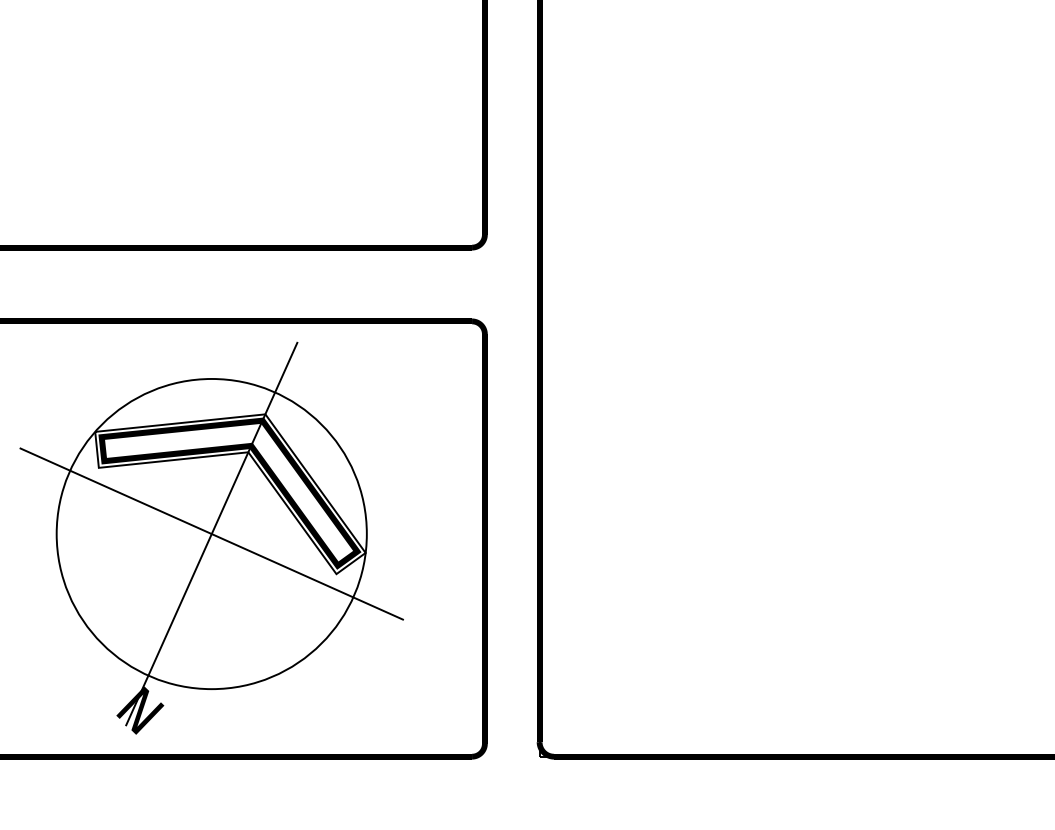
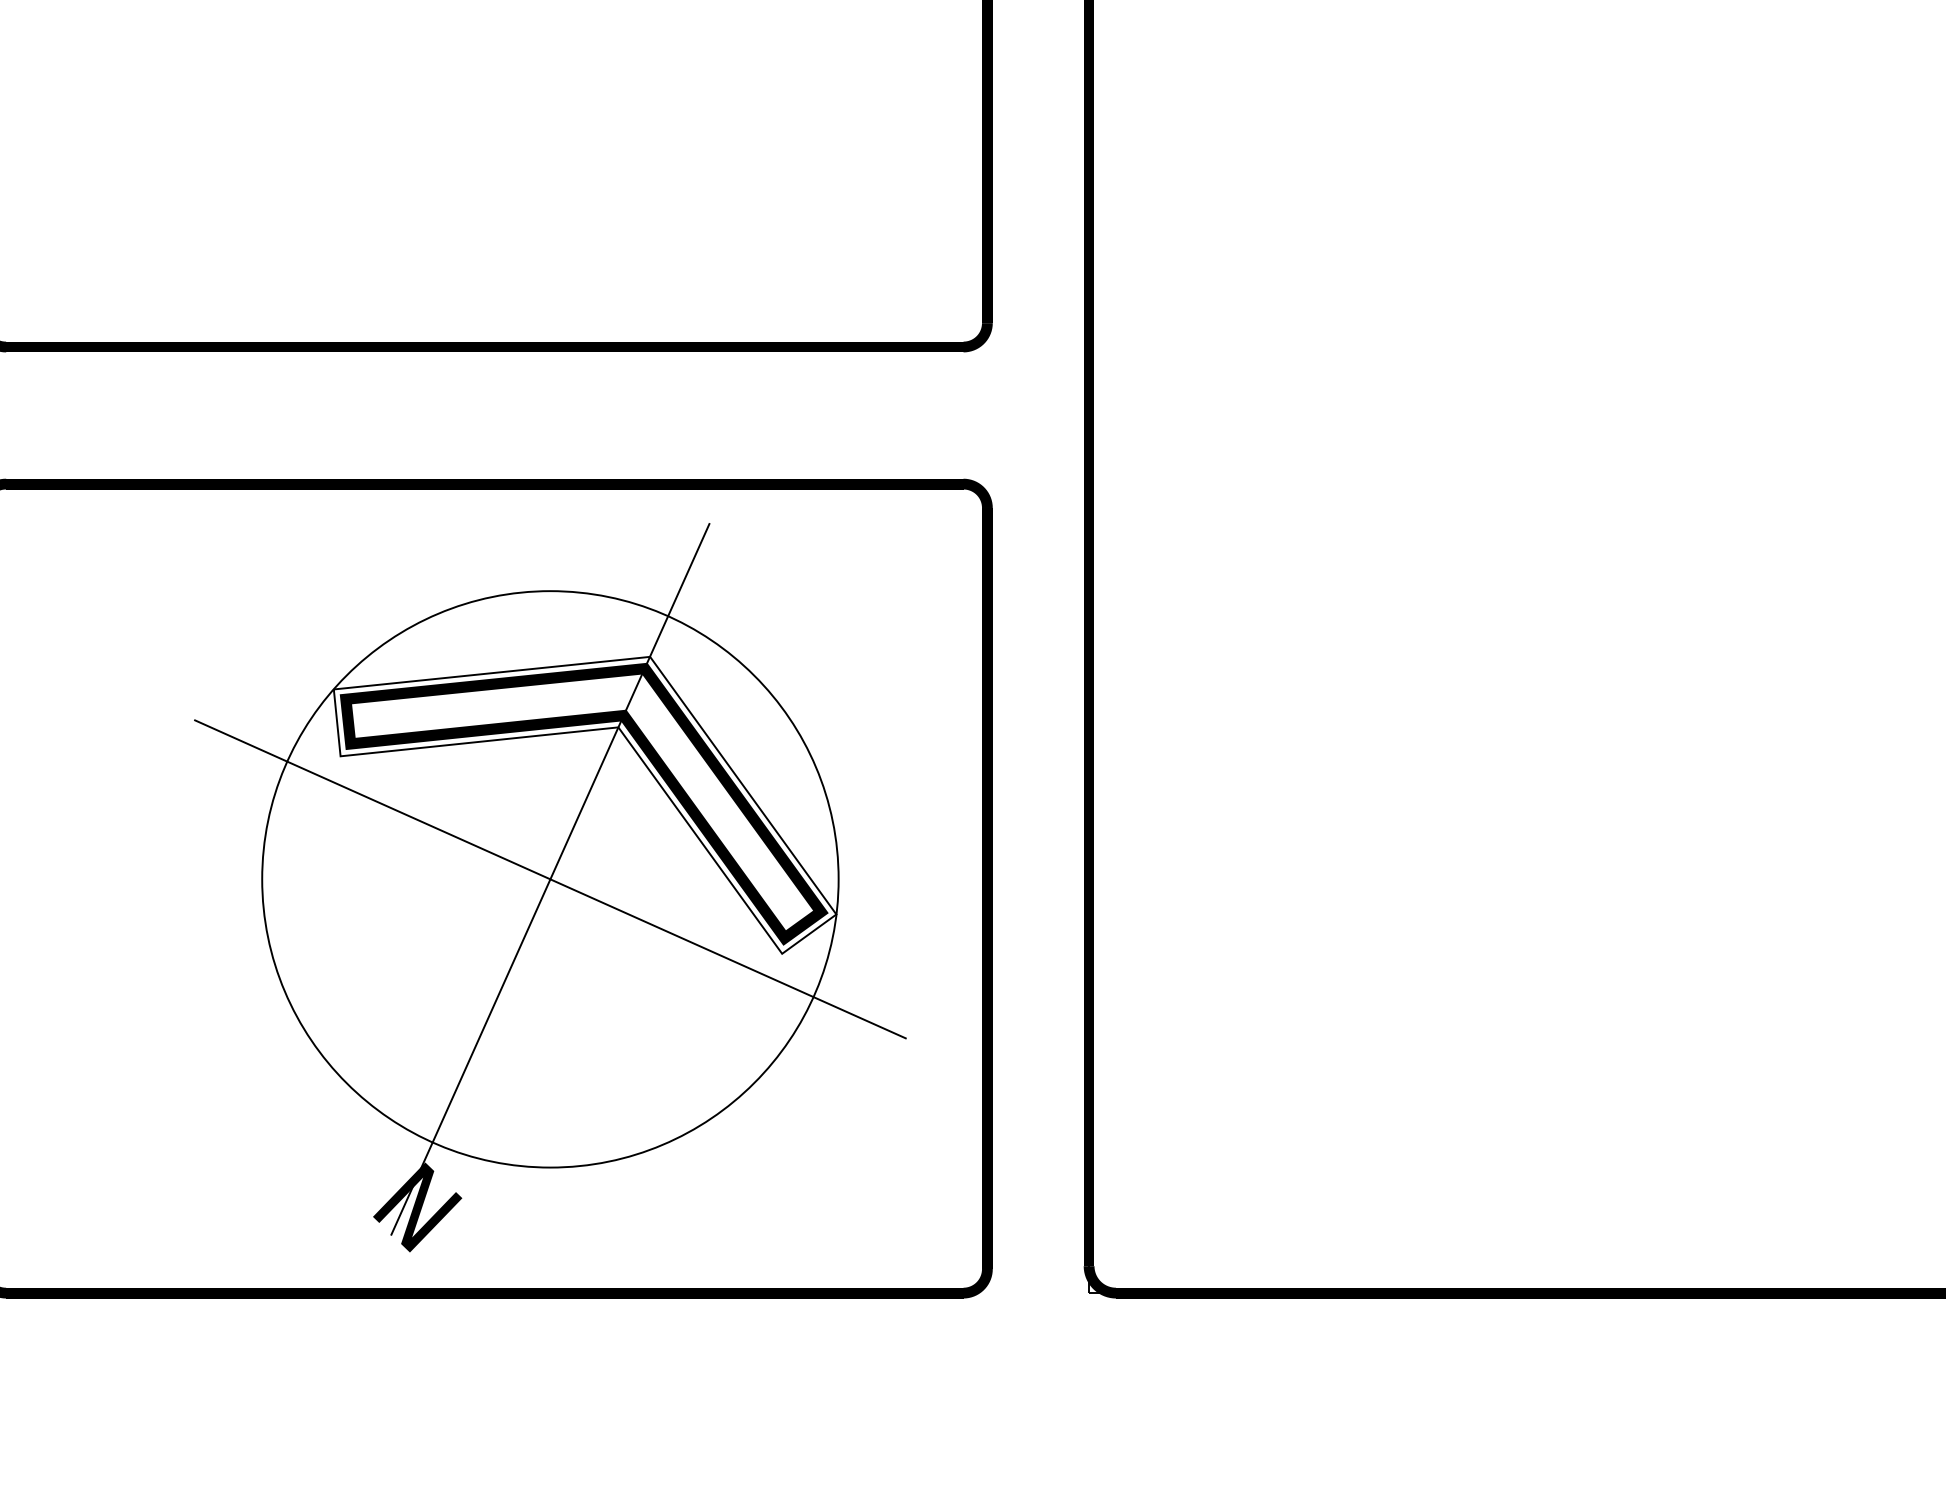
part: (211, 537) -> (549, 885), moved

